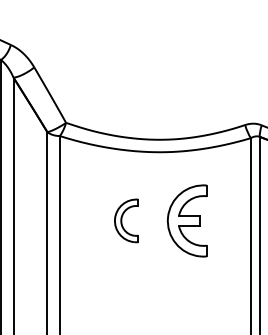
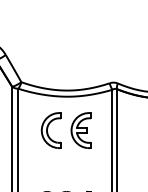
part: (125, 220) -> (50, 130), size x1.67

